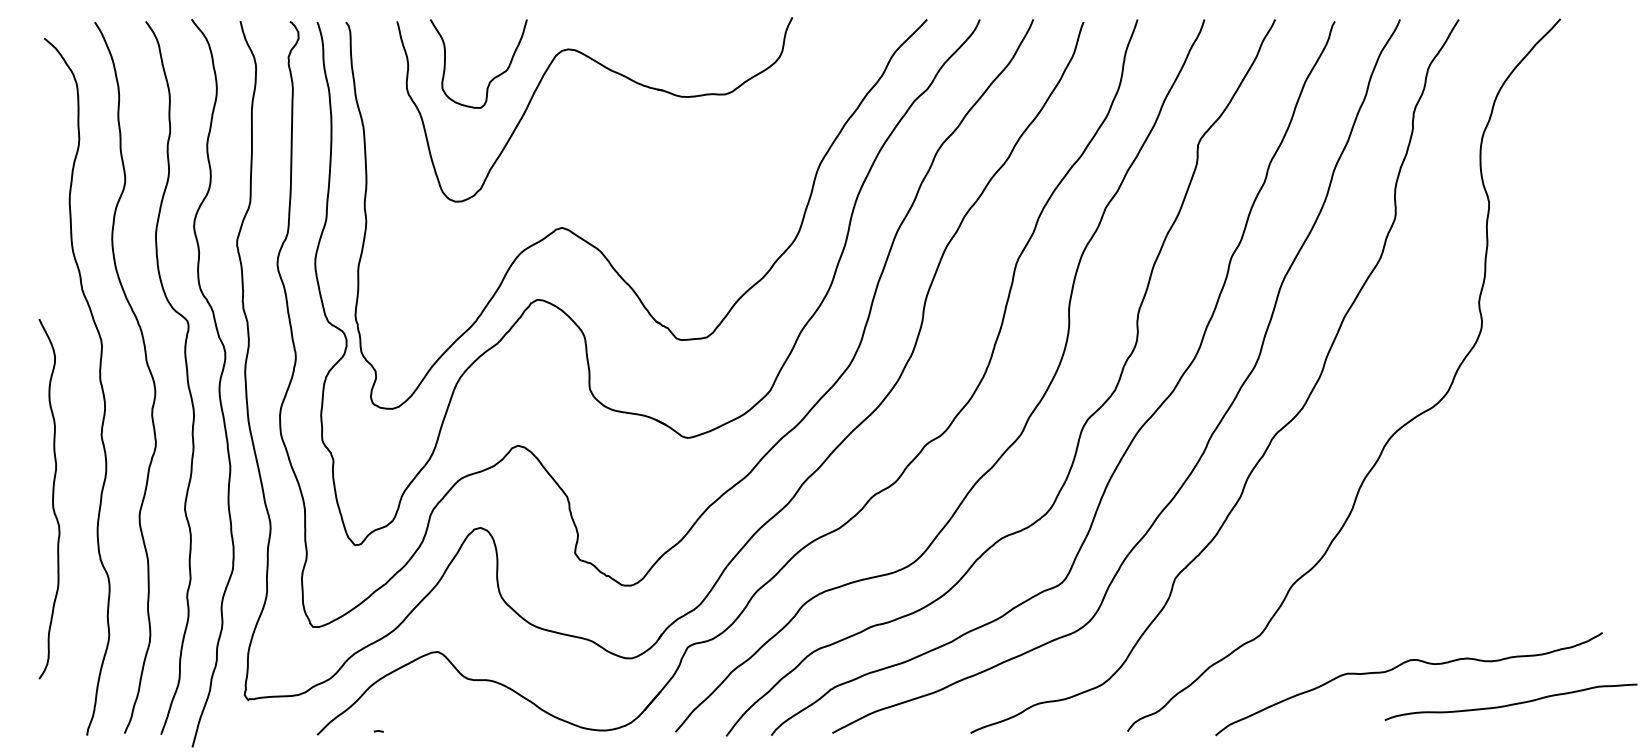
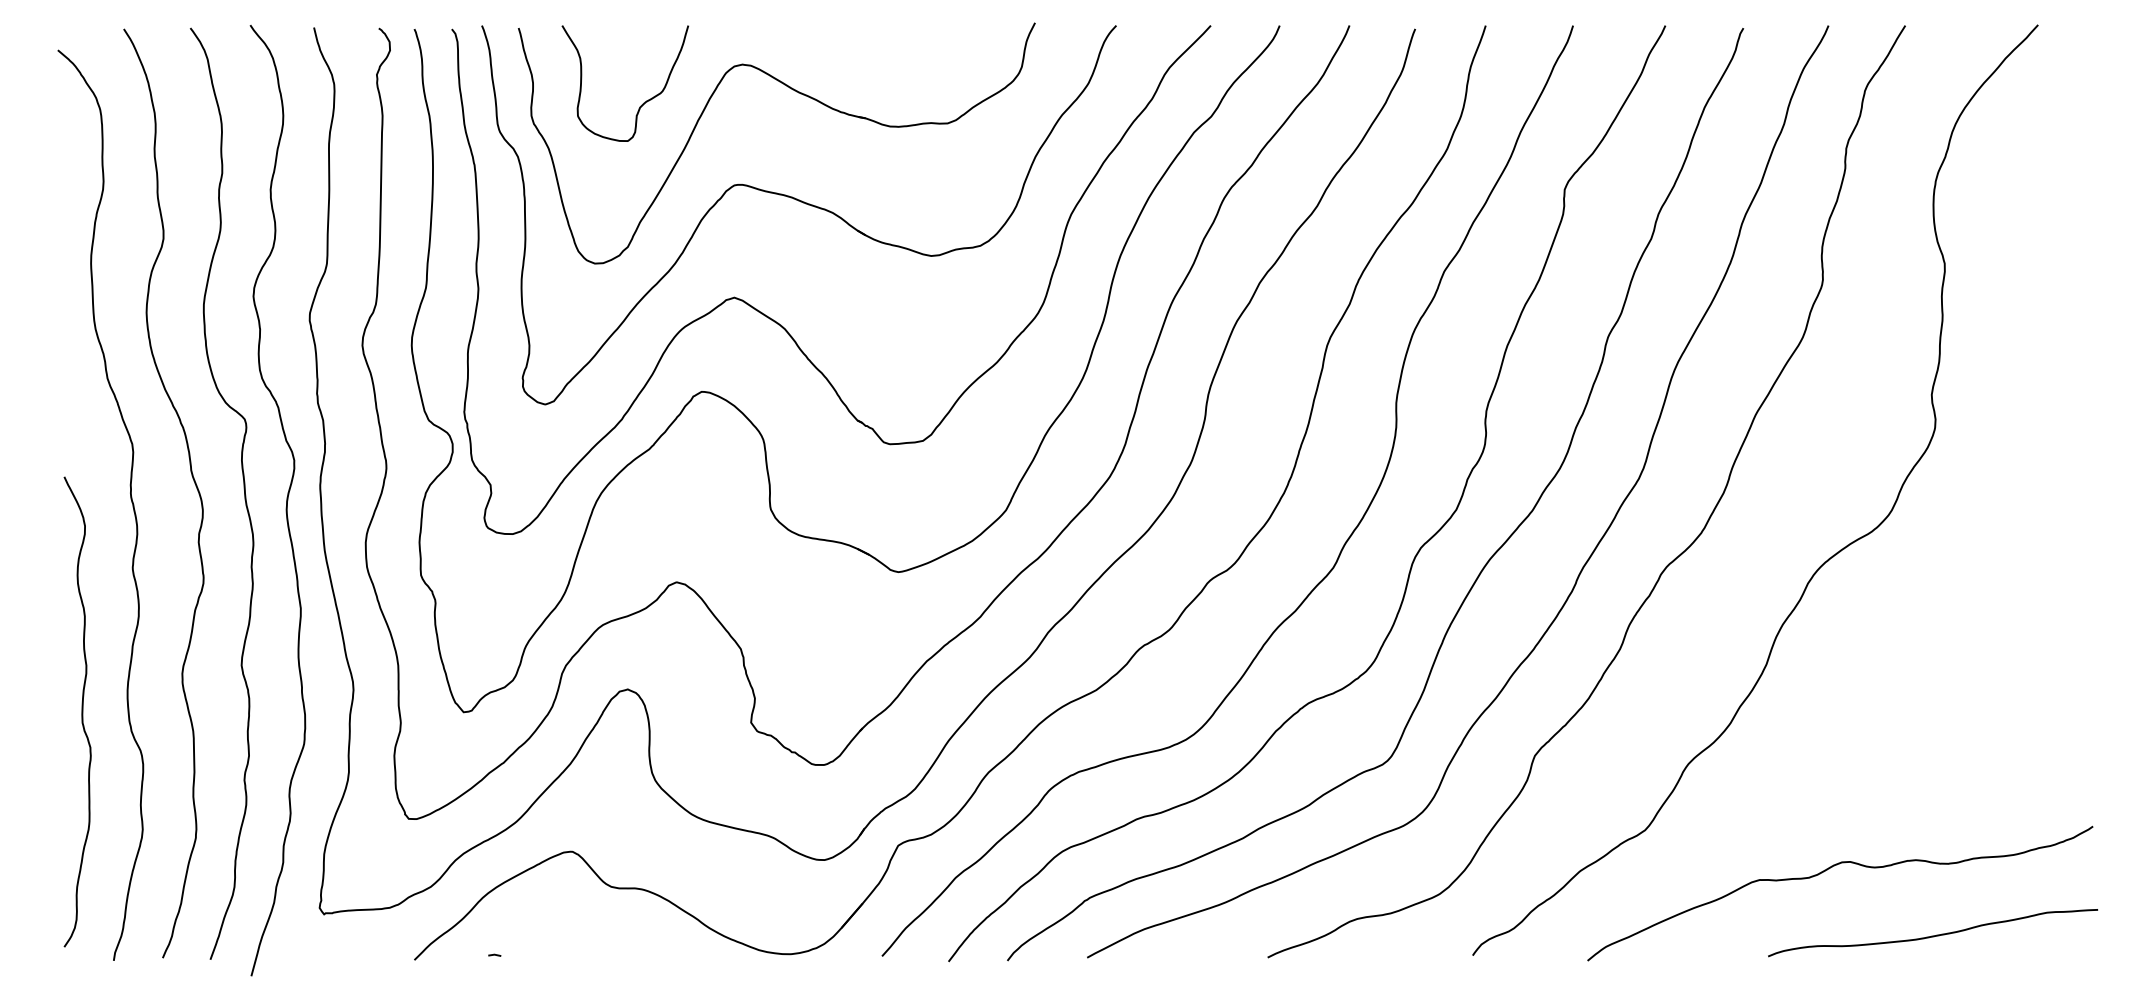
part: (613, 155) -> (801, 203), added
curve: (52, 498) -> (81, 711), moved
curve: (1512, 703) -> (1934, 934), moved

